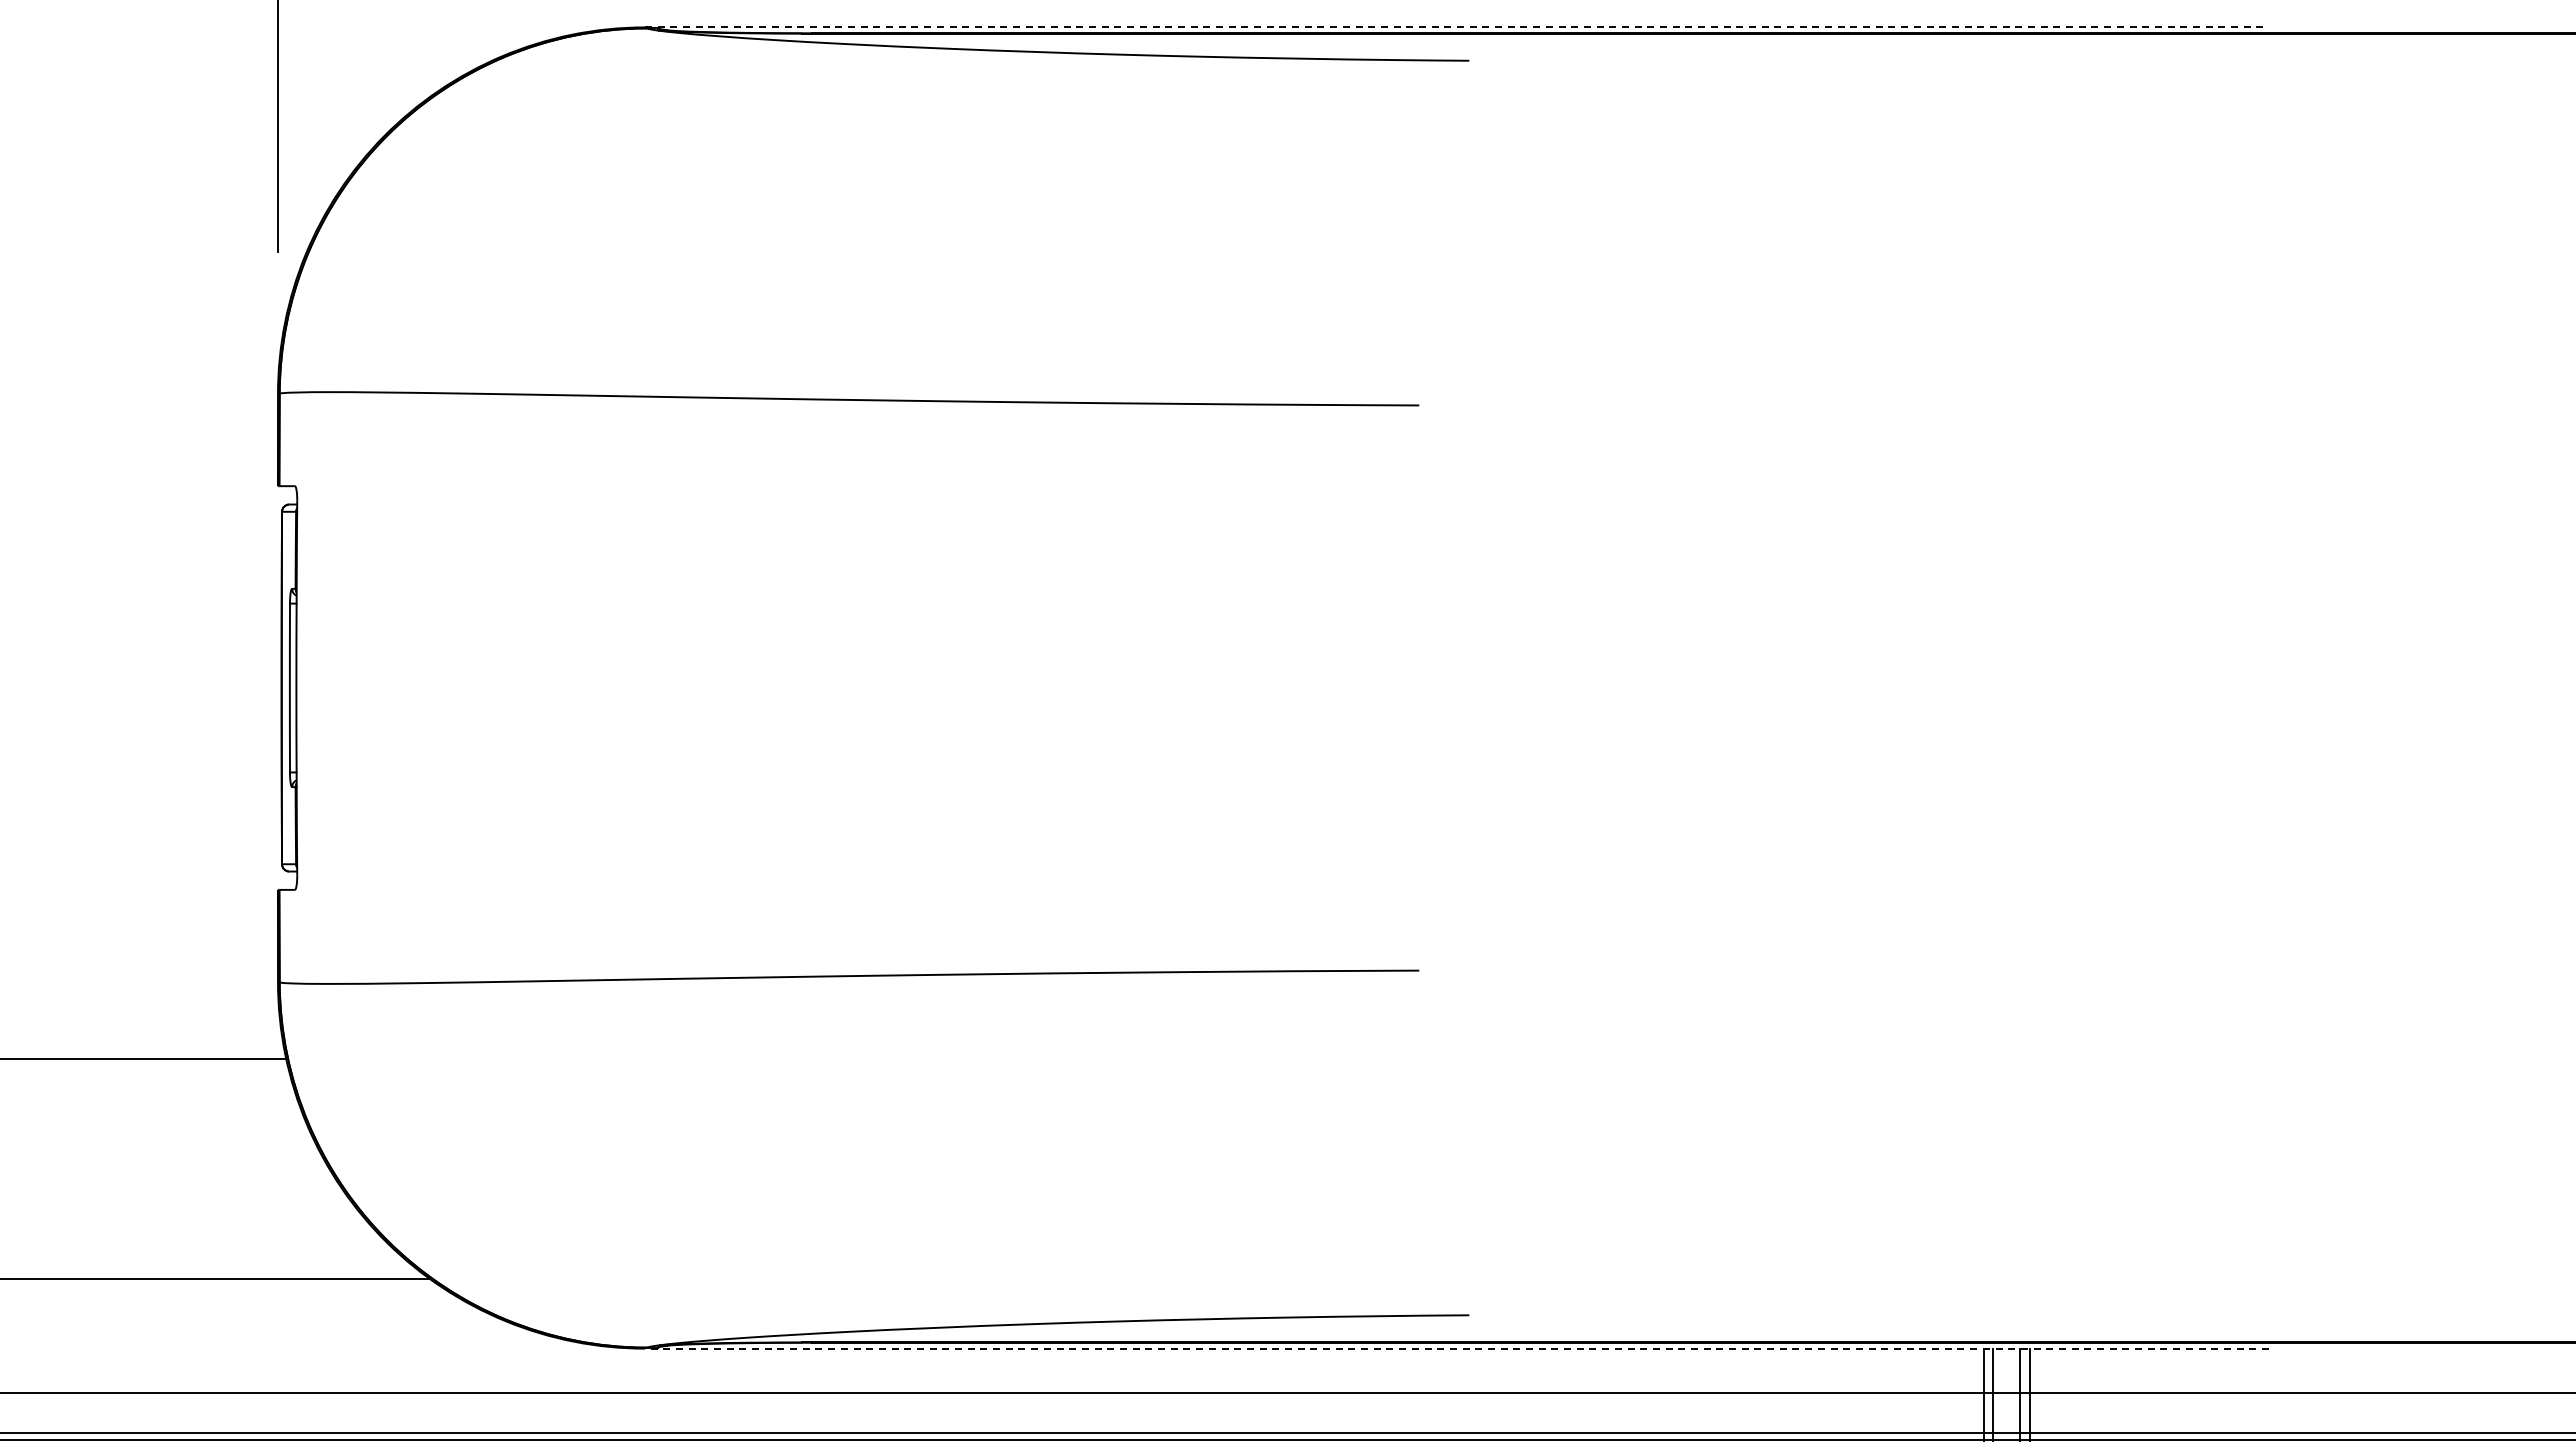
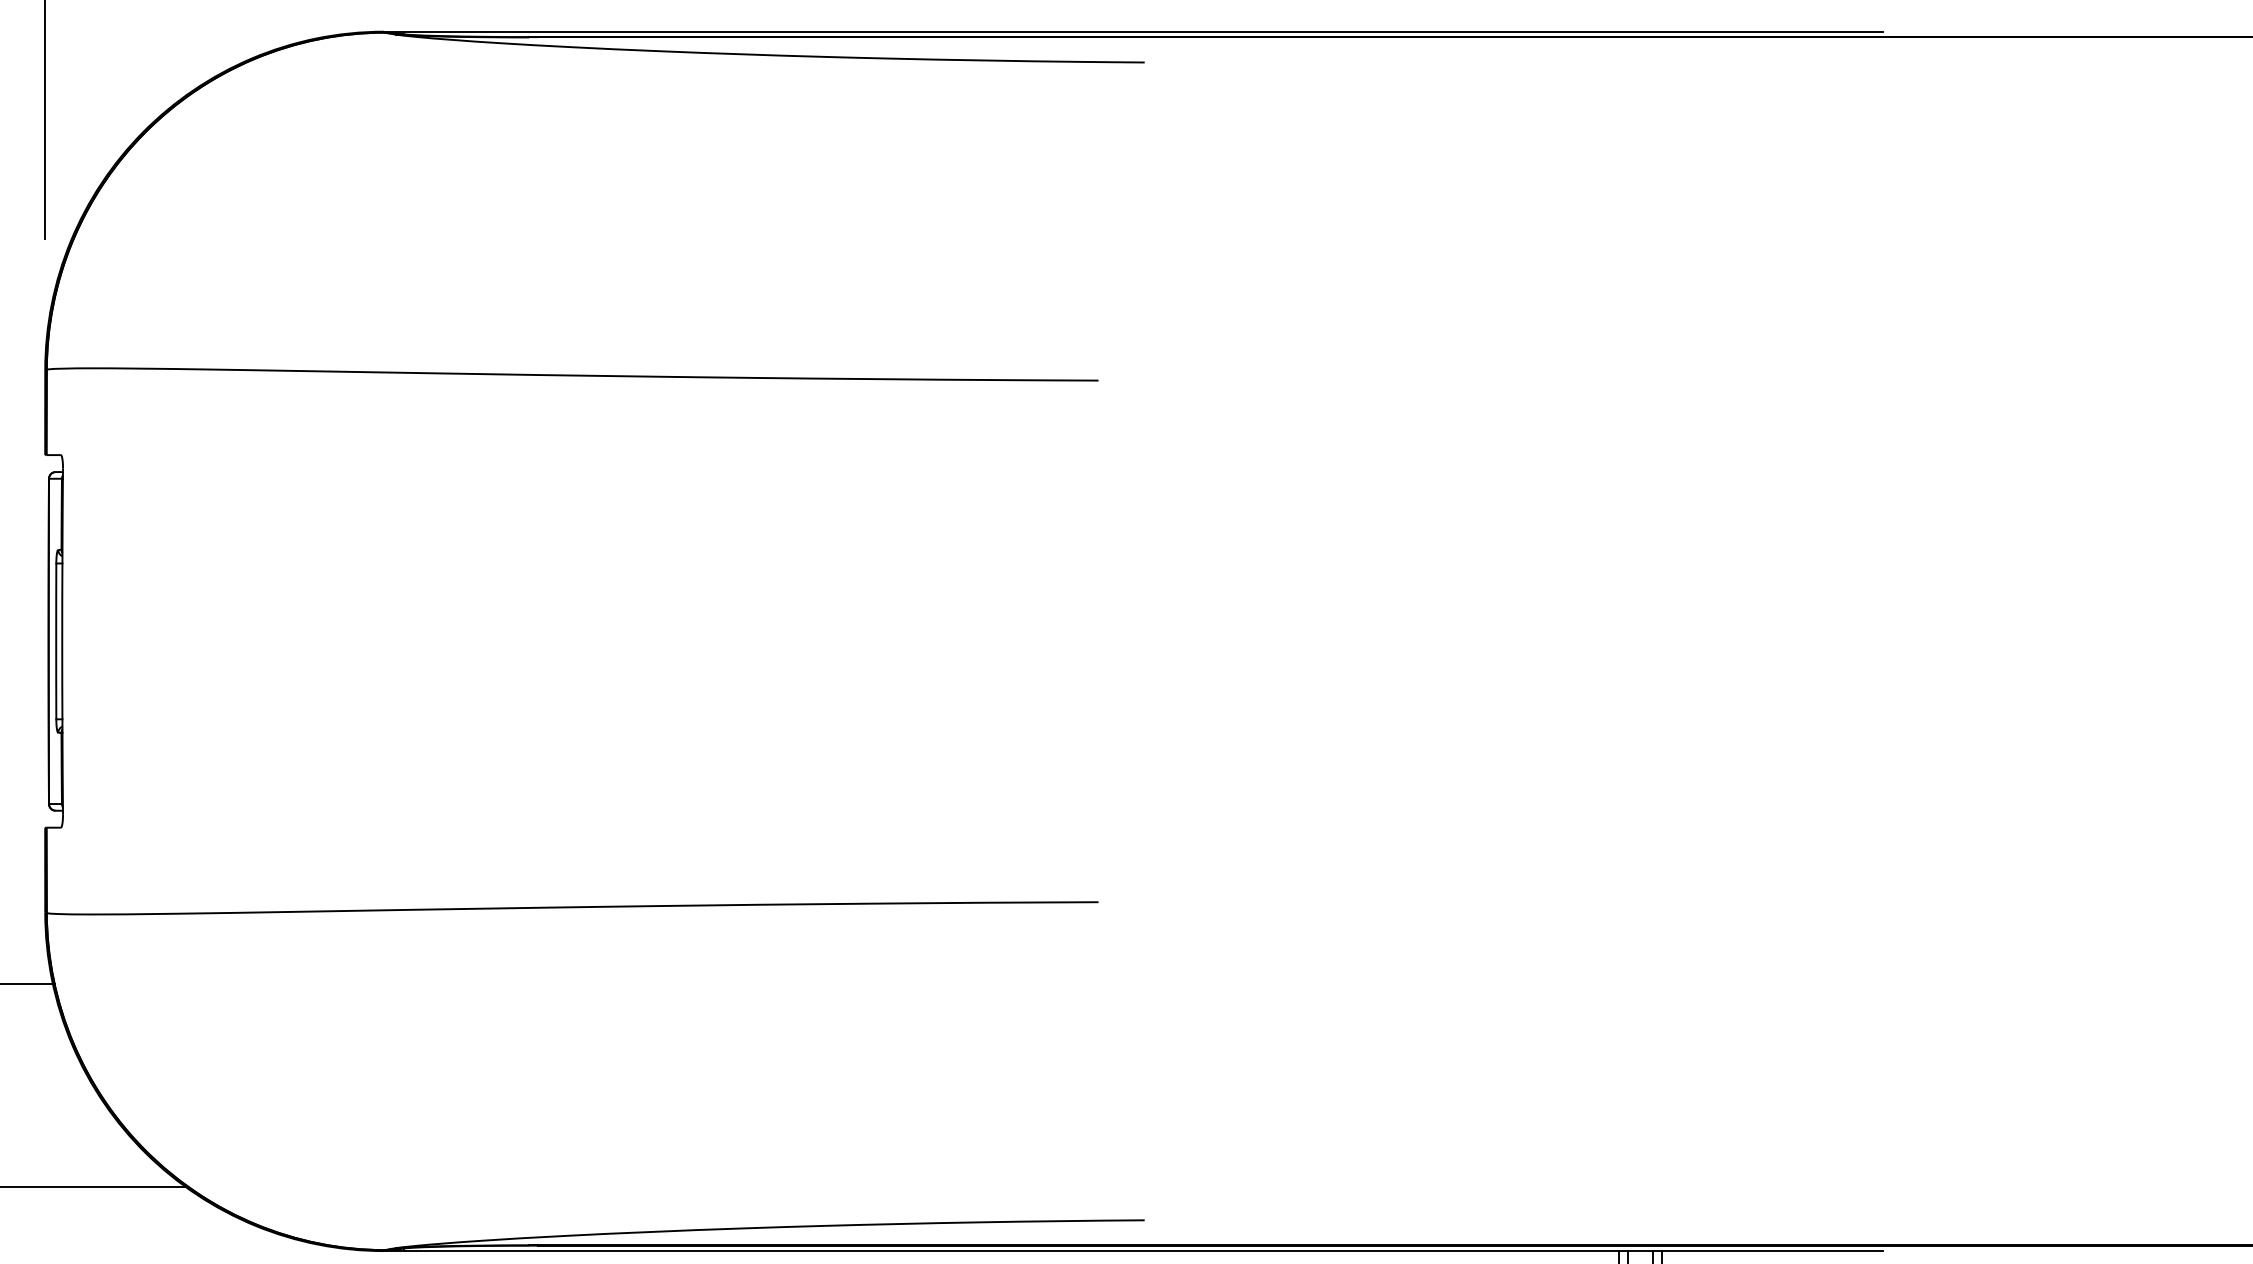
line: (1456, 27) -> (1132, 31), dashed -> solid
line: (1456, 1348) -> (1132, 1250), dashed -> solid

